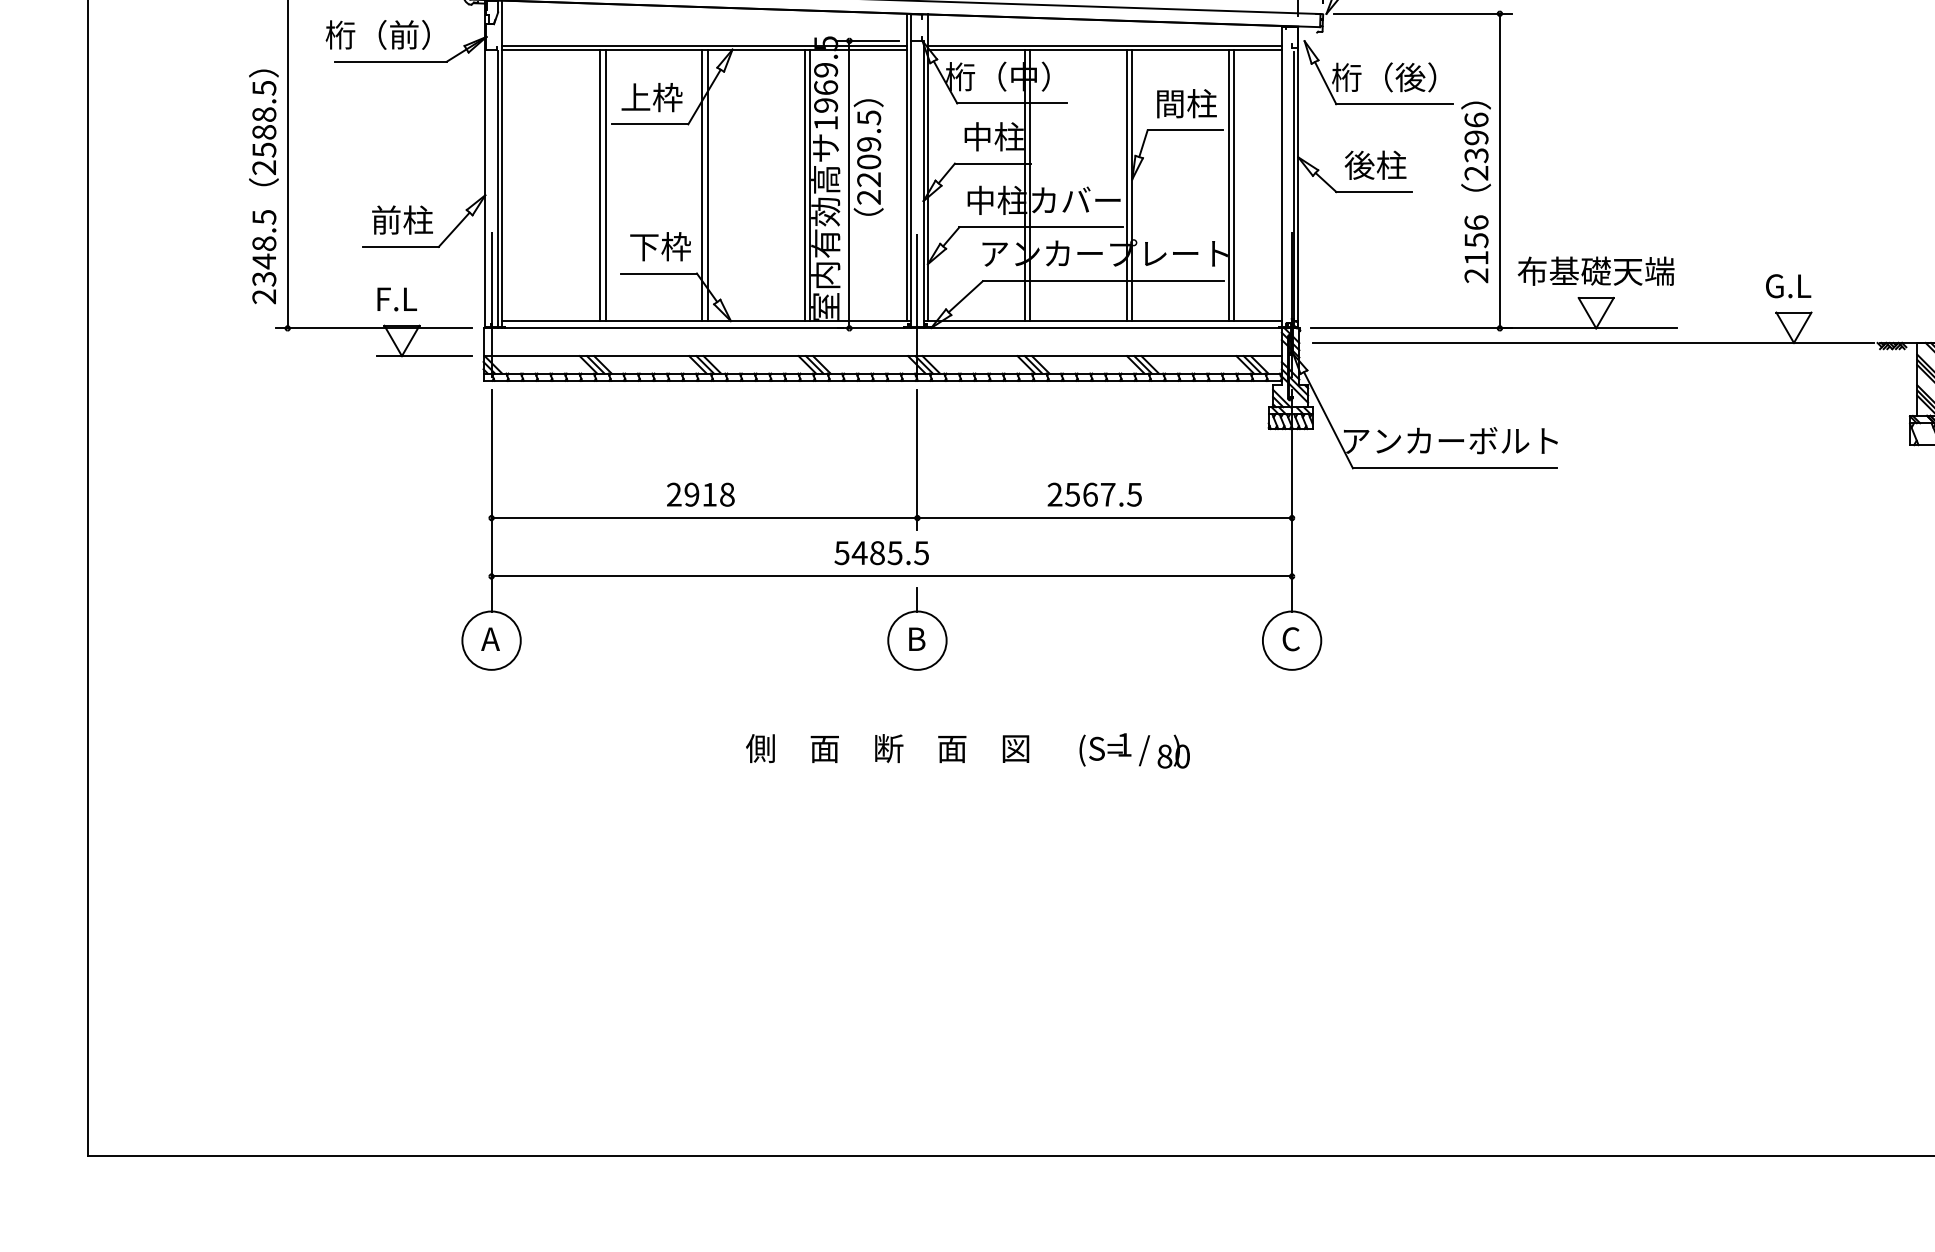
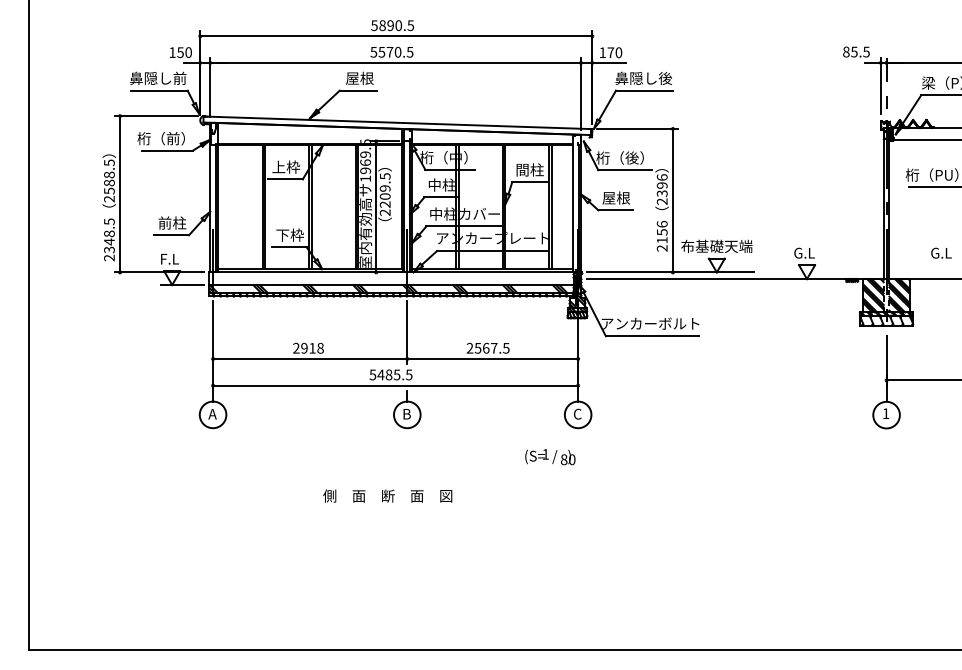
text: (1376, 164) -> (616, 197), 後柱 -> 屋根
text: (887, 747) -> (387, 495), moved
text: (1134, 751) -> (550, 457), moved

